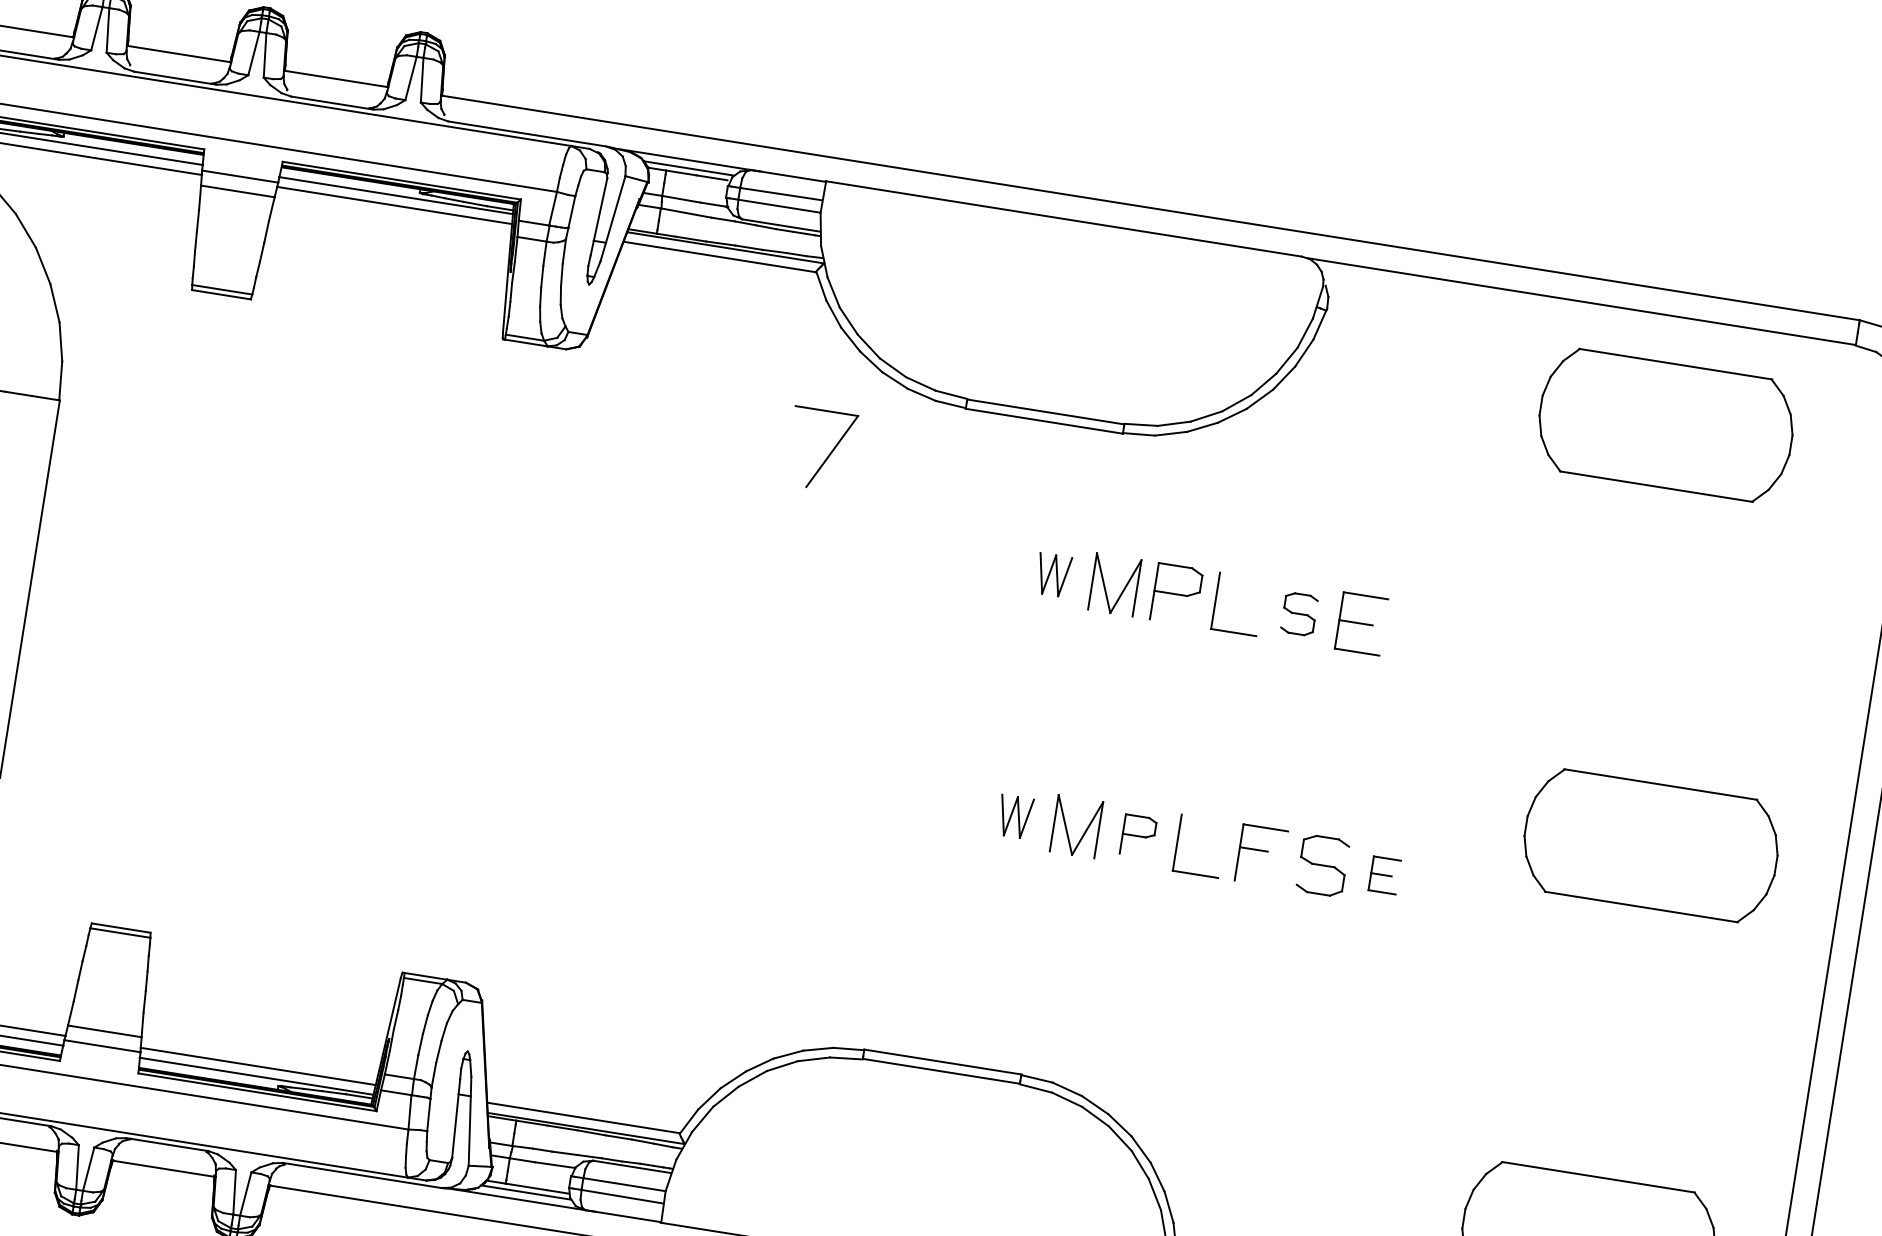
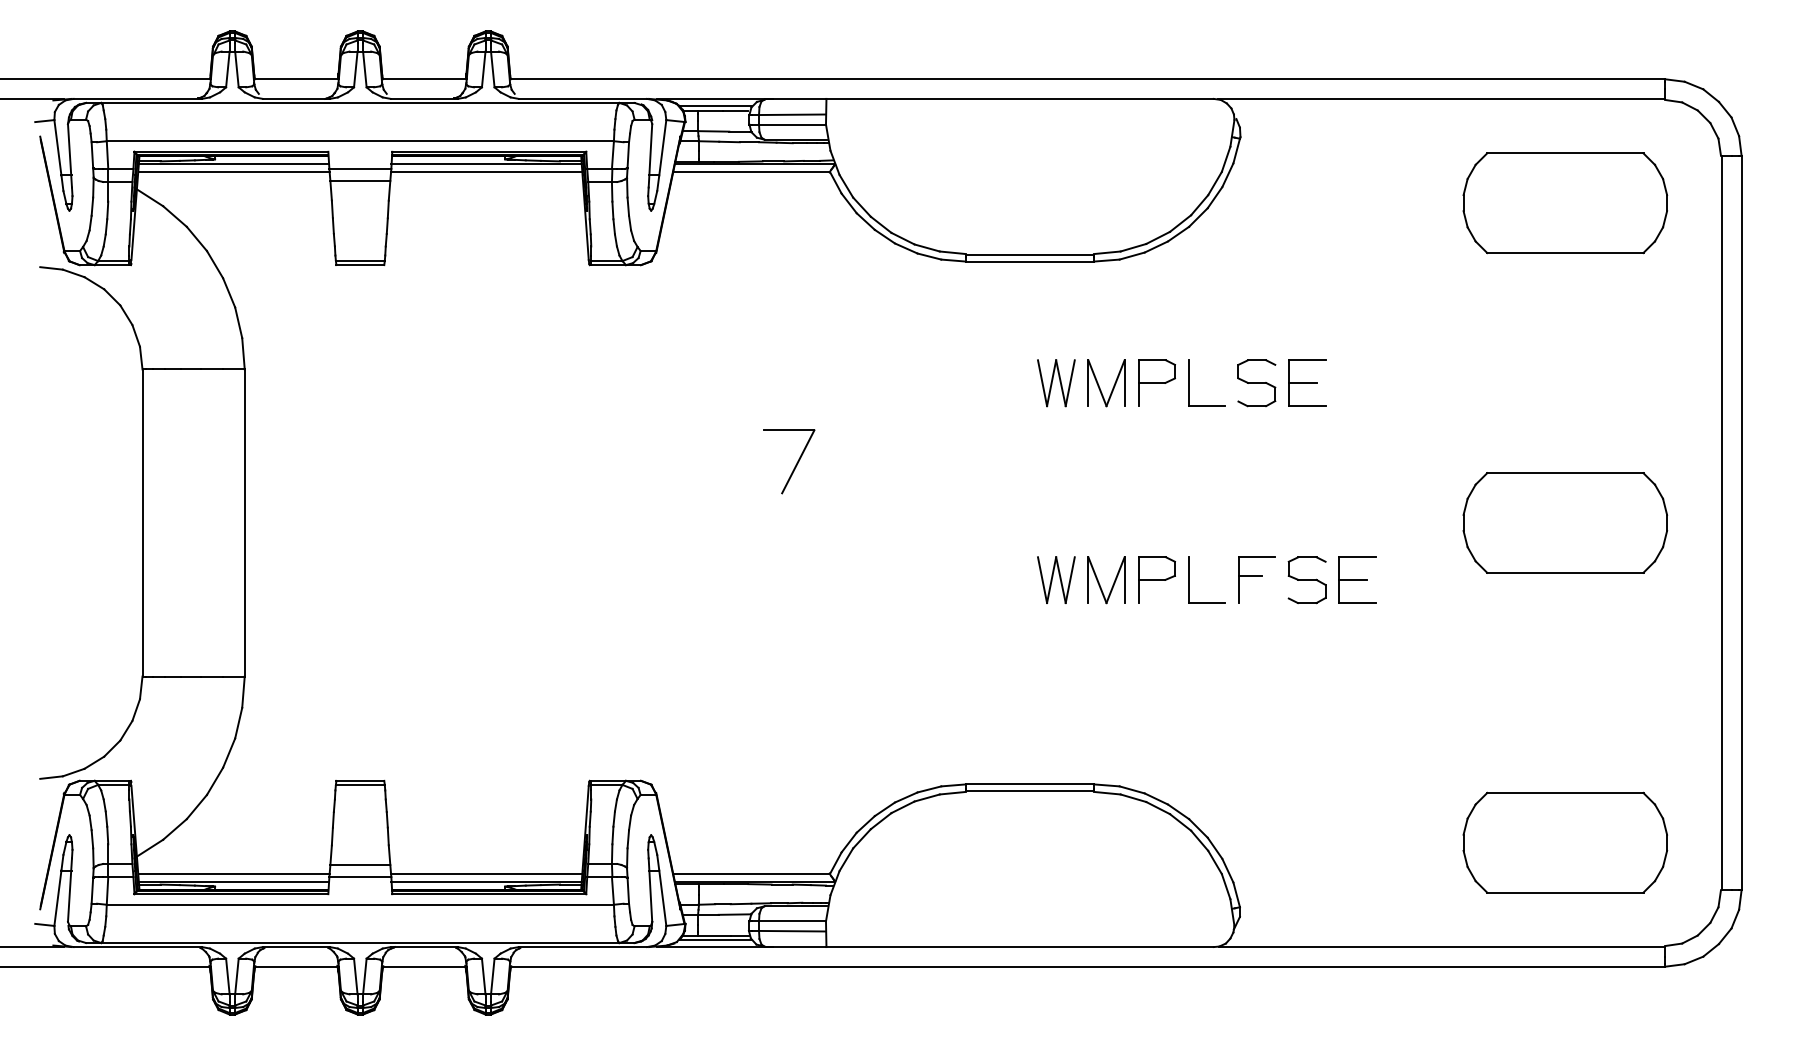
part: (1666, 425) -> (1565, 203), moved
part: (828, 454) -> (795, 464), moved
part: (1053, 575) -> (1056, 383), size x1.43
part: (1298, 614) -> (1256, 383), size x1.43
part: (1015, 816) -> (1056, 579), size x1.43
part: (1138, 835) -> (1156, 579), size x1.43
part: (1384, 874) -> (1357, 579), size x1.67

